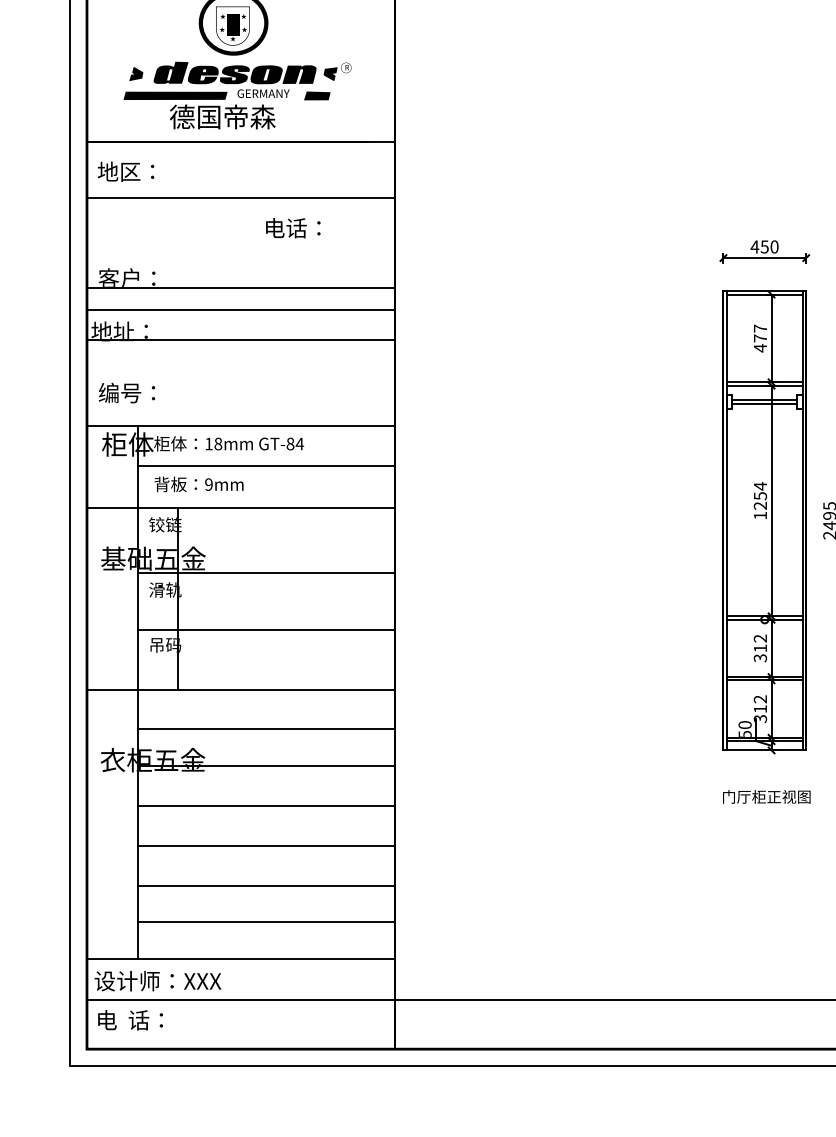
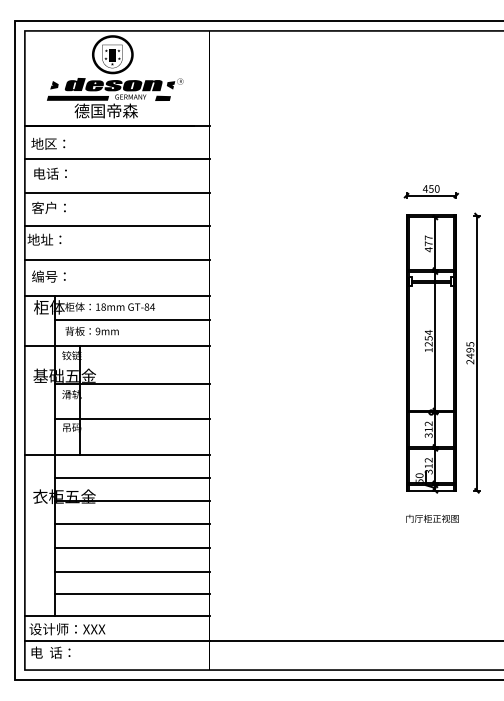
text: (293, 227) -> (50, 173), moved
line: (241, 287) -> (117, 192), moved
line: (239, 339) -> (116, 260), moved

